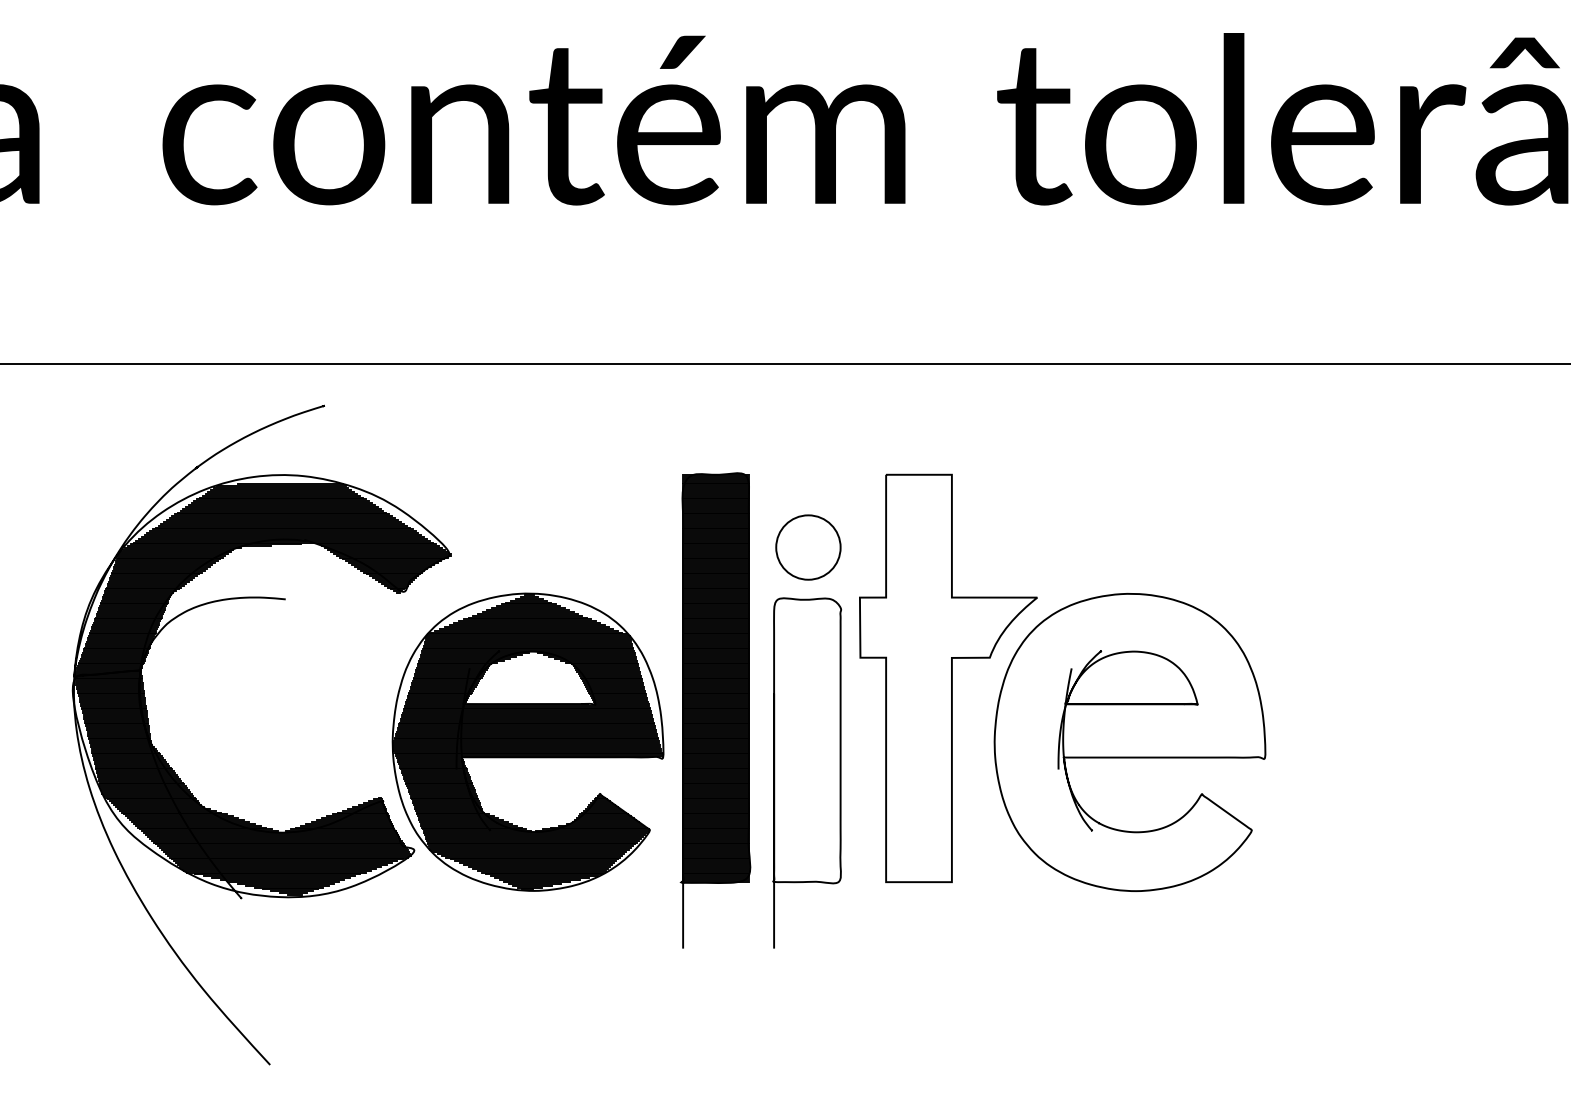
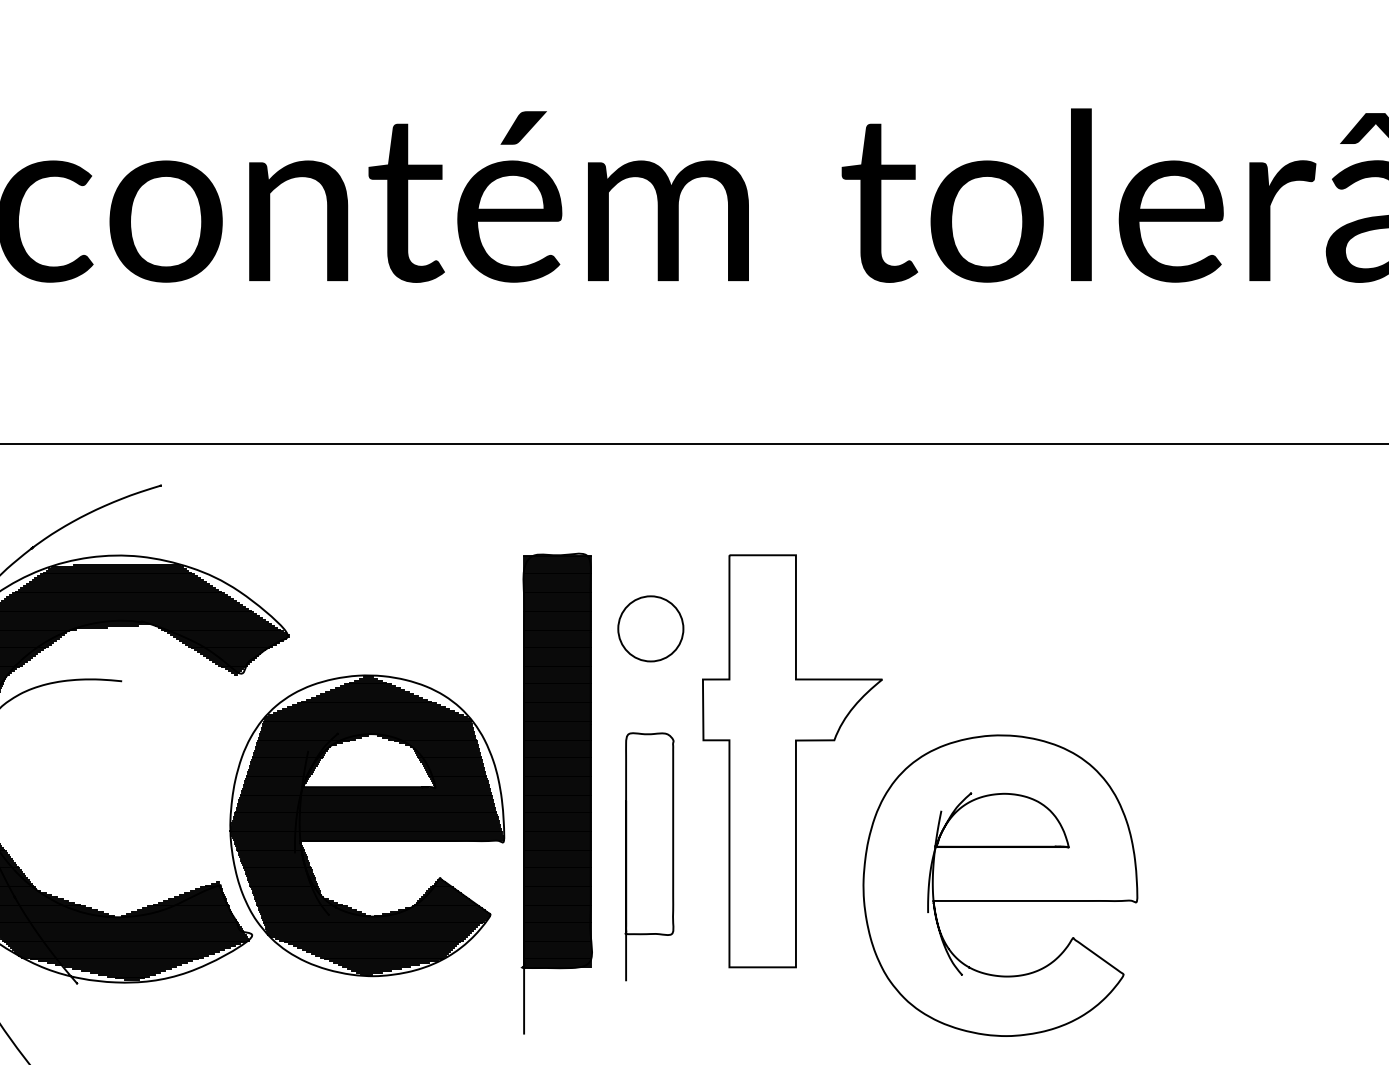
part: (1129, 742) -> (999, 885), moved
part: (806, 772) -> (648, 856), size x0.7

